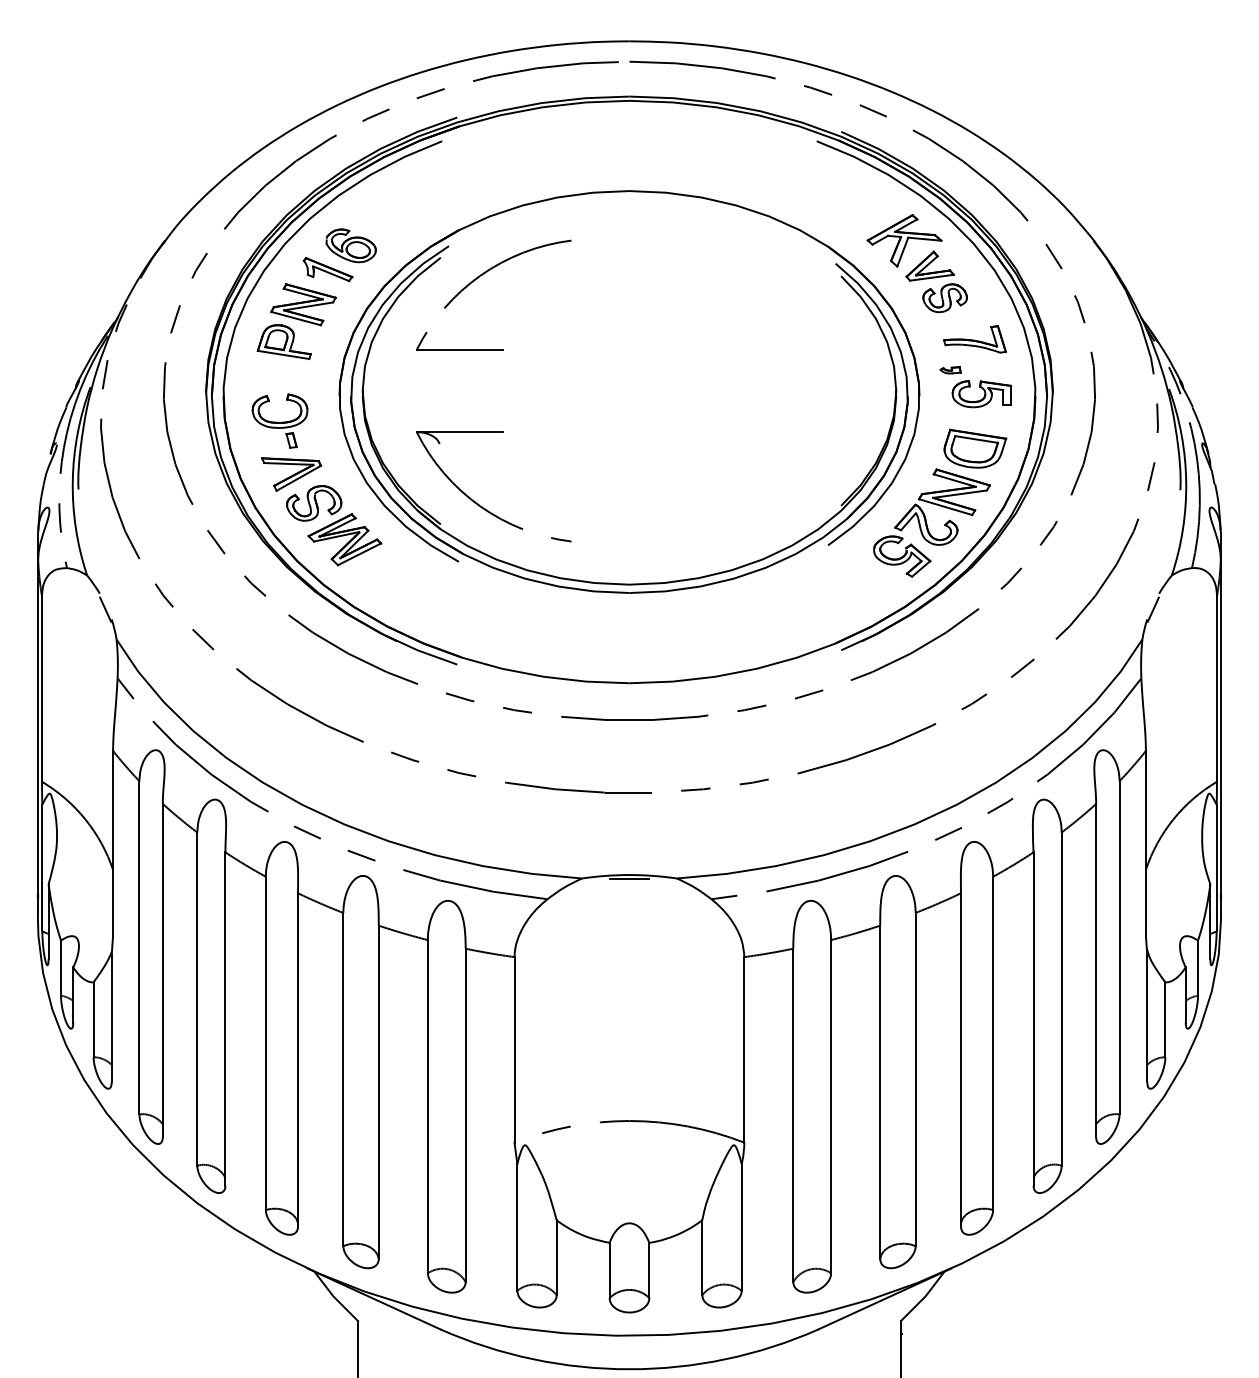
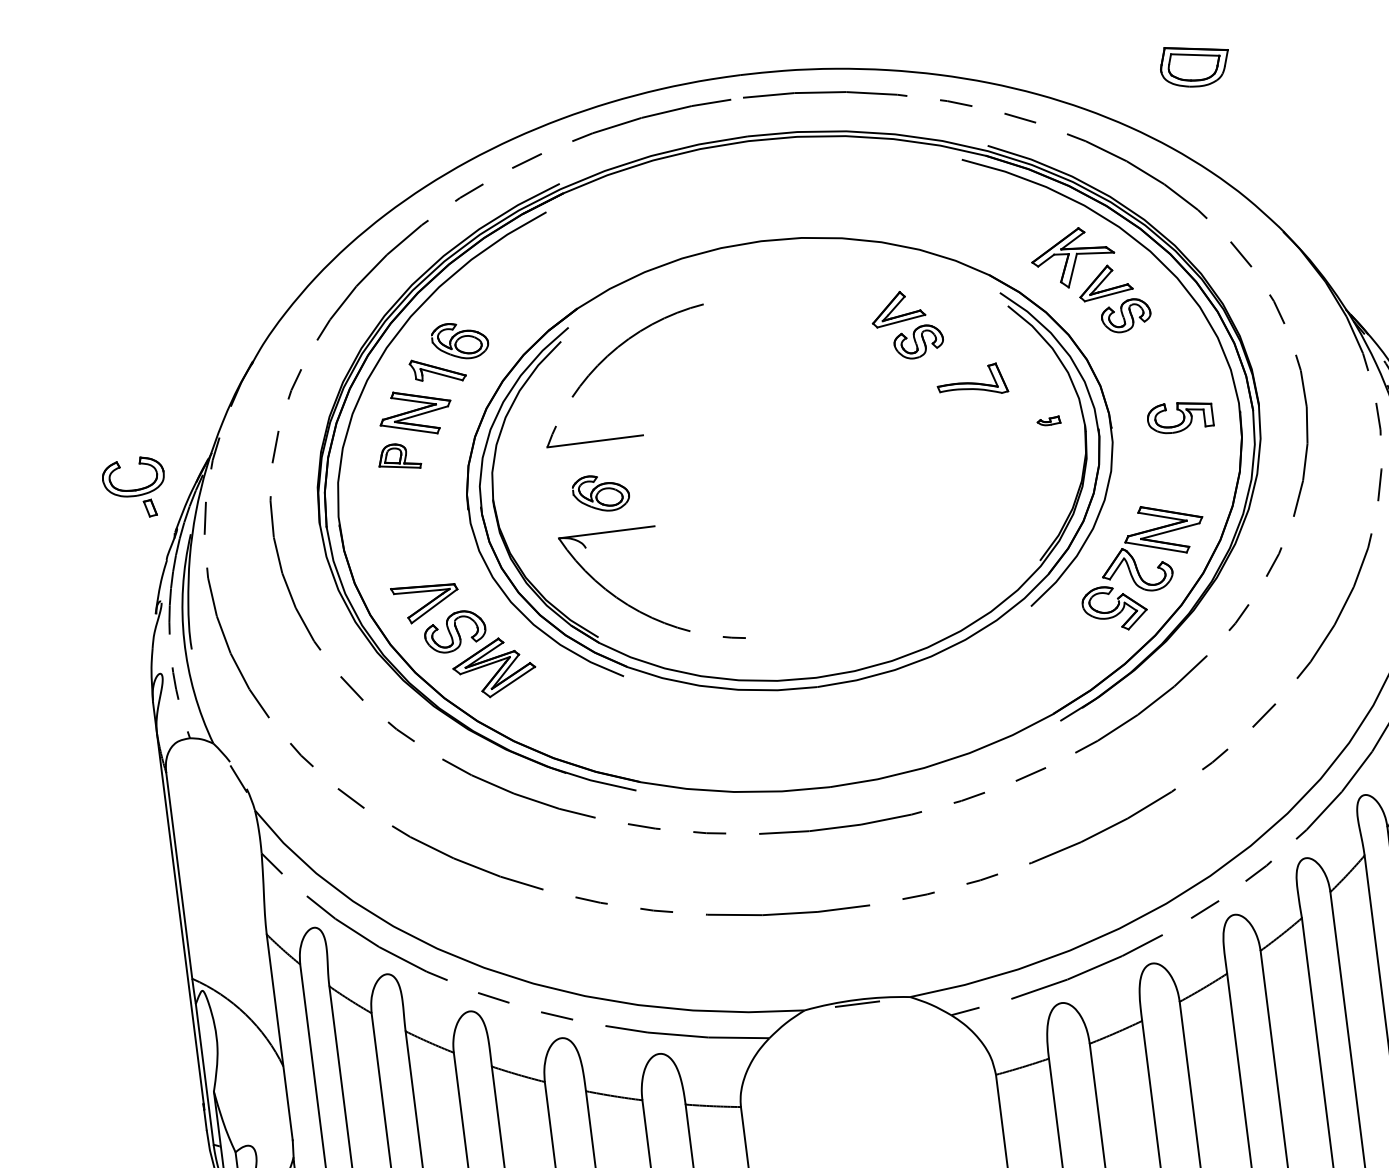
part: (749, 281) -> (906, 324), added
part: (974, 339) -> (971, 381), moved
part: (283, 341) -> (398, 456), size x0.7
part: (950, 370) -> (1048, 421), moved
part: (458, 396) -> (600, 493), added
part: (279, 420) -> (134, 487), moved
part: (975, 448) -> (1195, 65), moved

